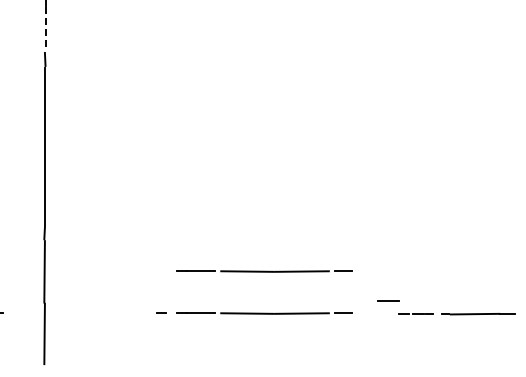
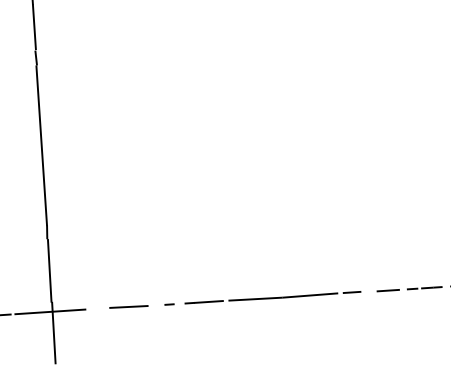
line: (45, 28) -> (34, 26), dashed -> solid
line: (264, 271) -> (269, 255), removed
line: (388, 300) -> (387, 290), moved
line: (42, 312) -> (50, 311), added
line: (120, 312) -> (128, 306), added

